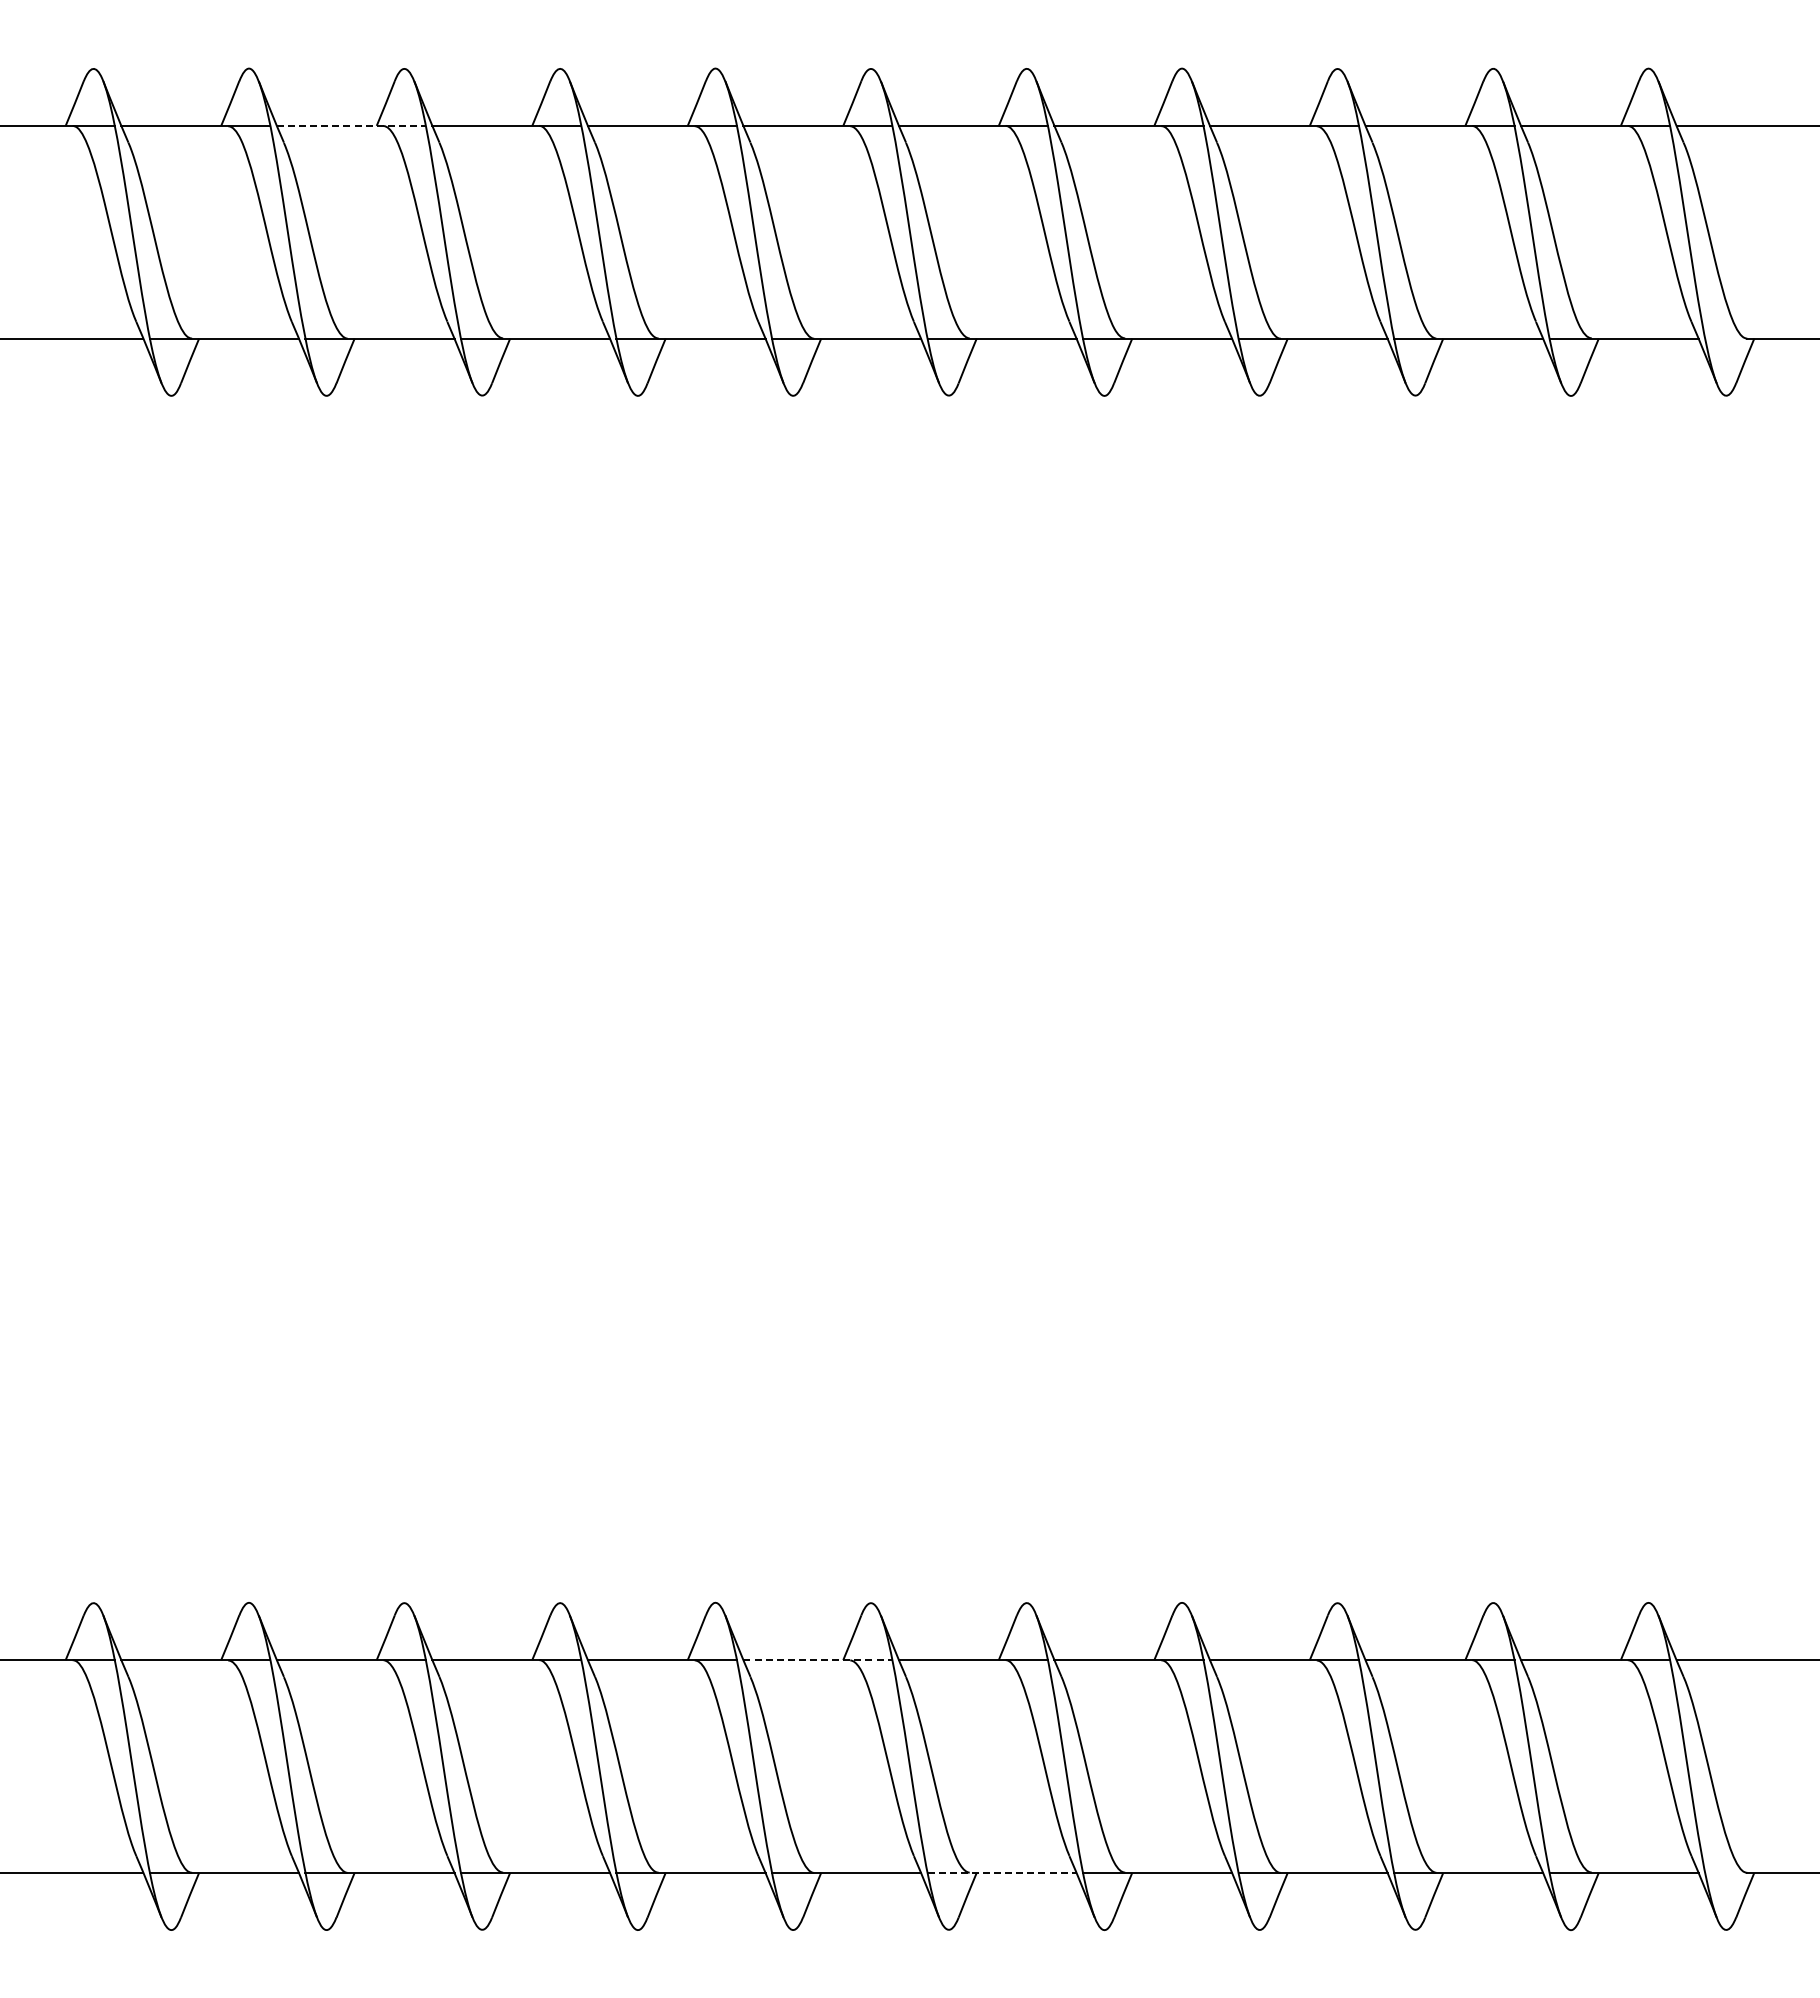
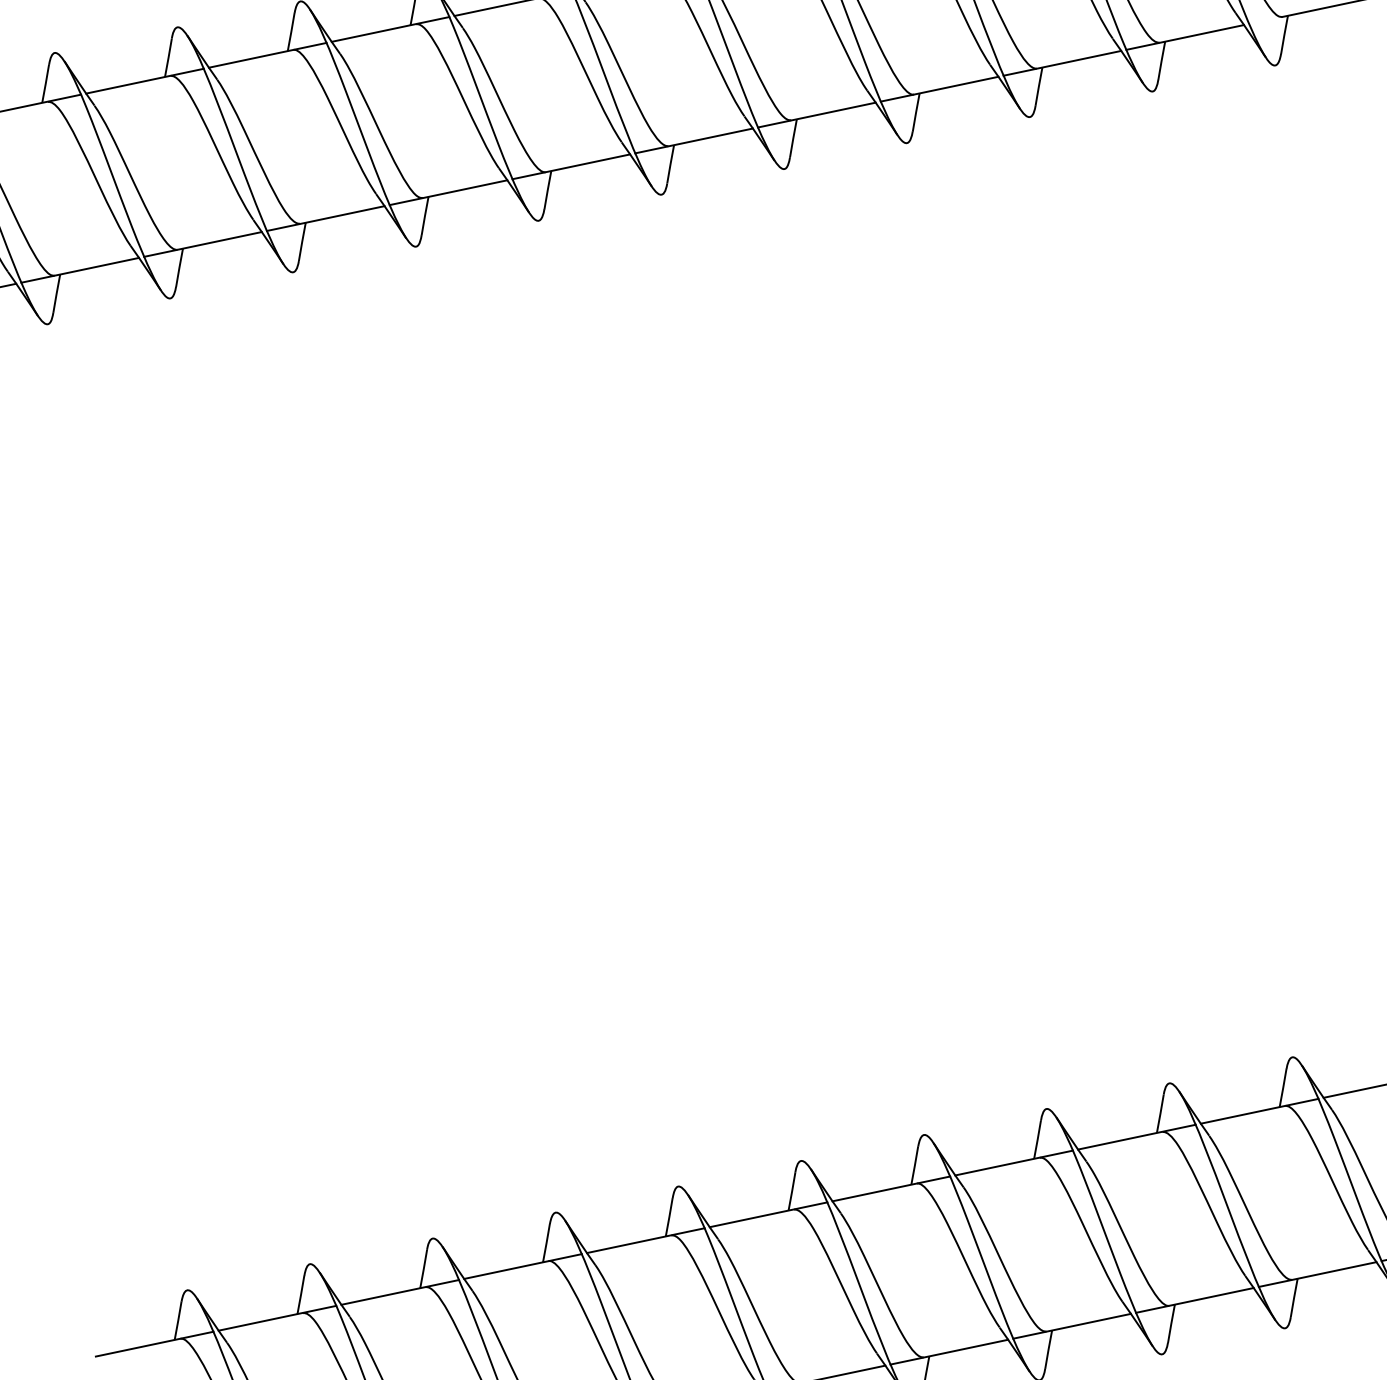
line: (351, 125) -> (145, 80), dashed -> solid
line: (817, 1660) -> (768, 1215), dashed -> solid
line: (1002, 1872) -> (949, 1351), dashed -> solid

